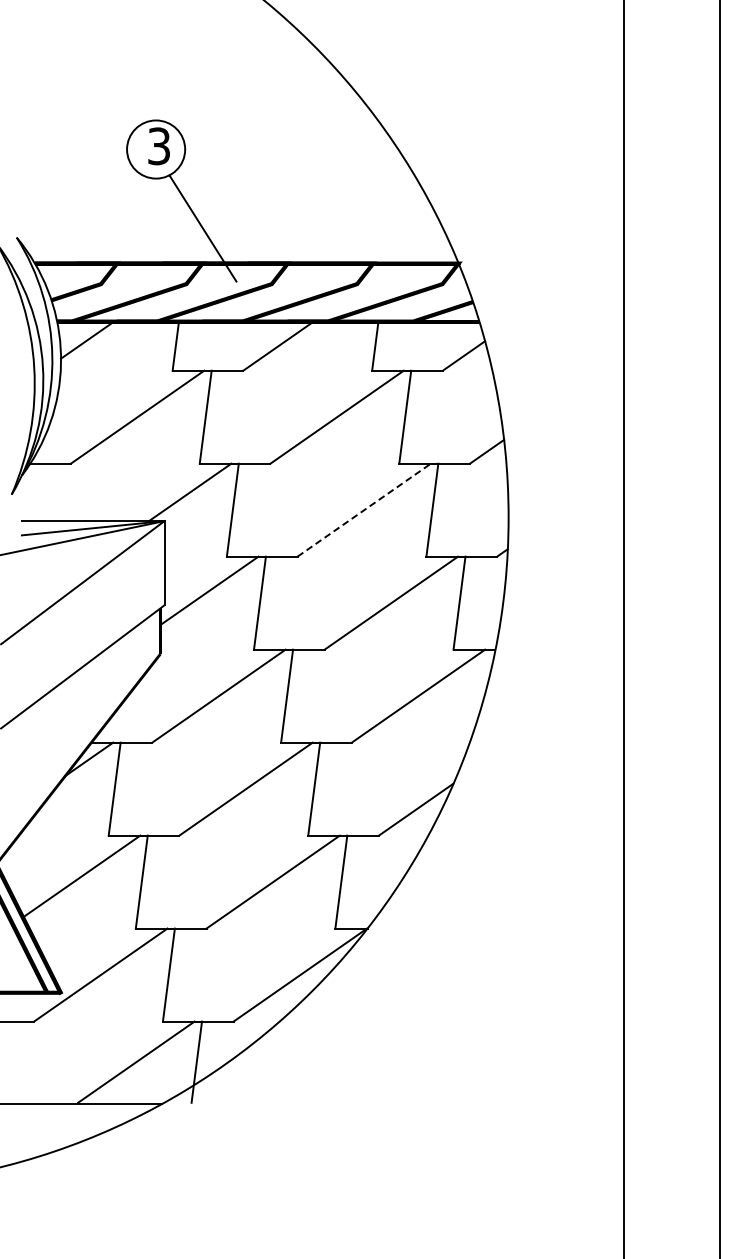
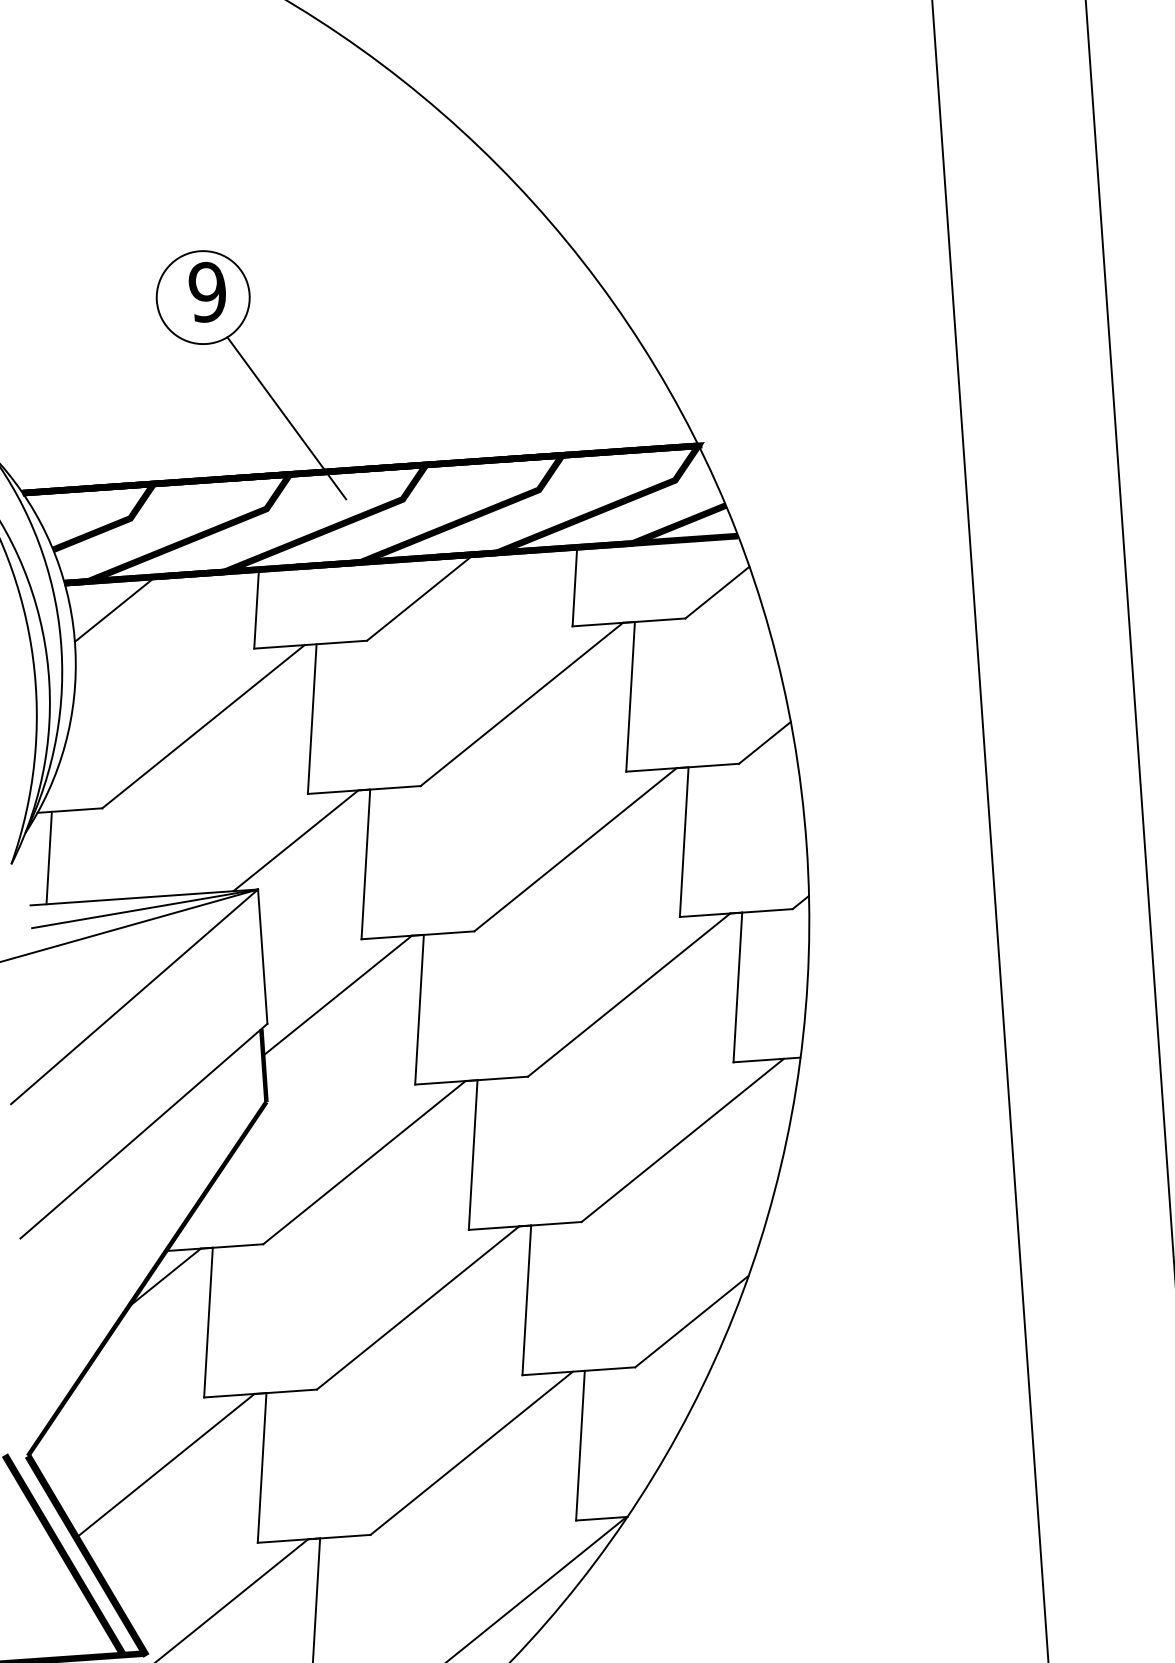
text: (158, 146) -> (206, 292), 3 -> 9
line: (35, 492) -> (49, 858), added
line: (364, 509) -> (575, 848), dashed -> solid

